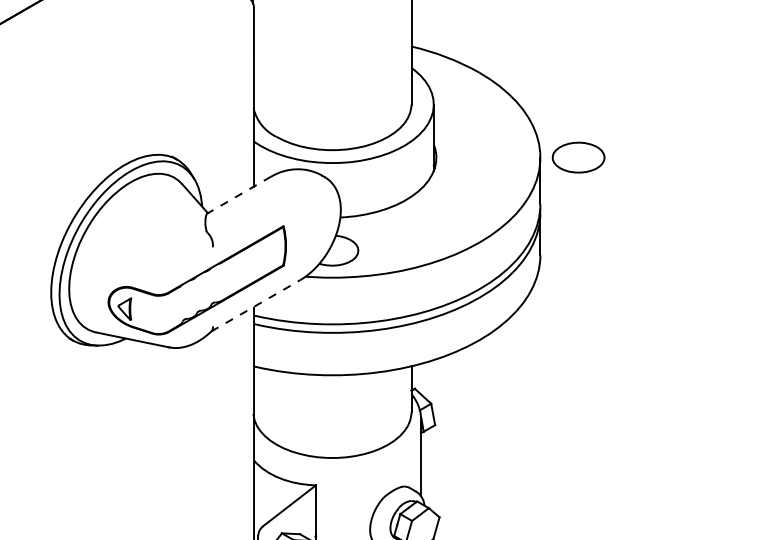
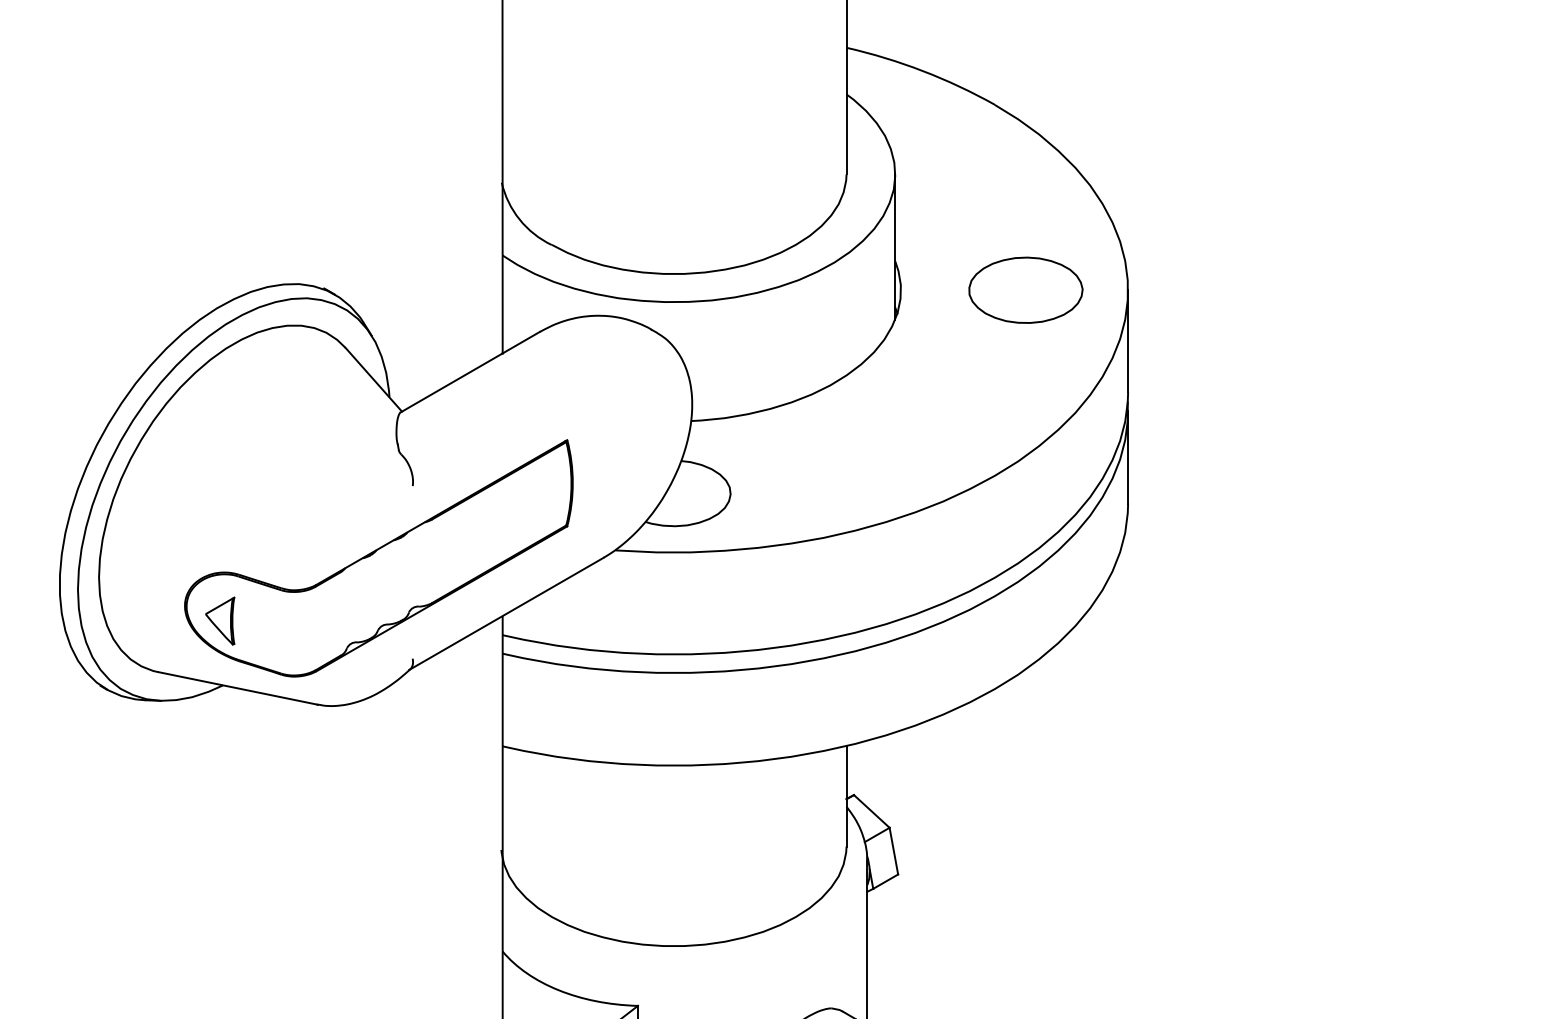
part: (578, 157) -> (1025, 289), moved
line: (239, 195) -> (470, 372), dashed -> solid
line: (256, 305) -> (508, 613), dashed -> solid

